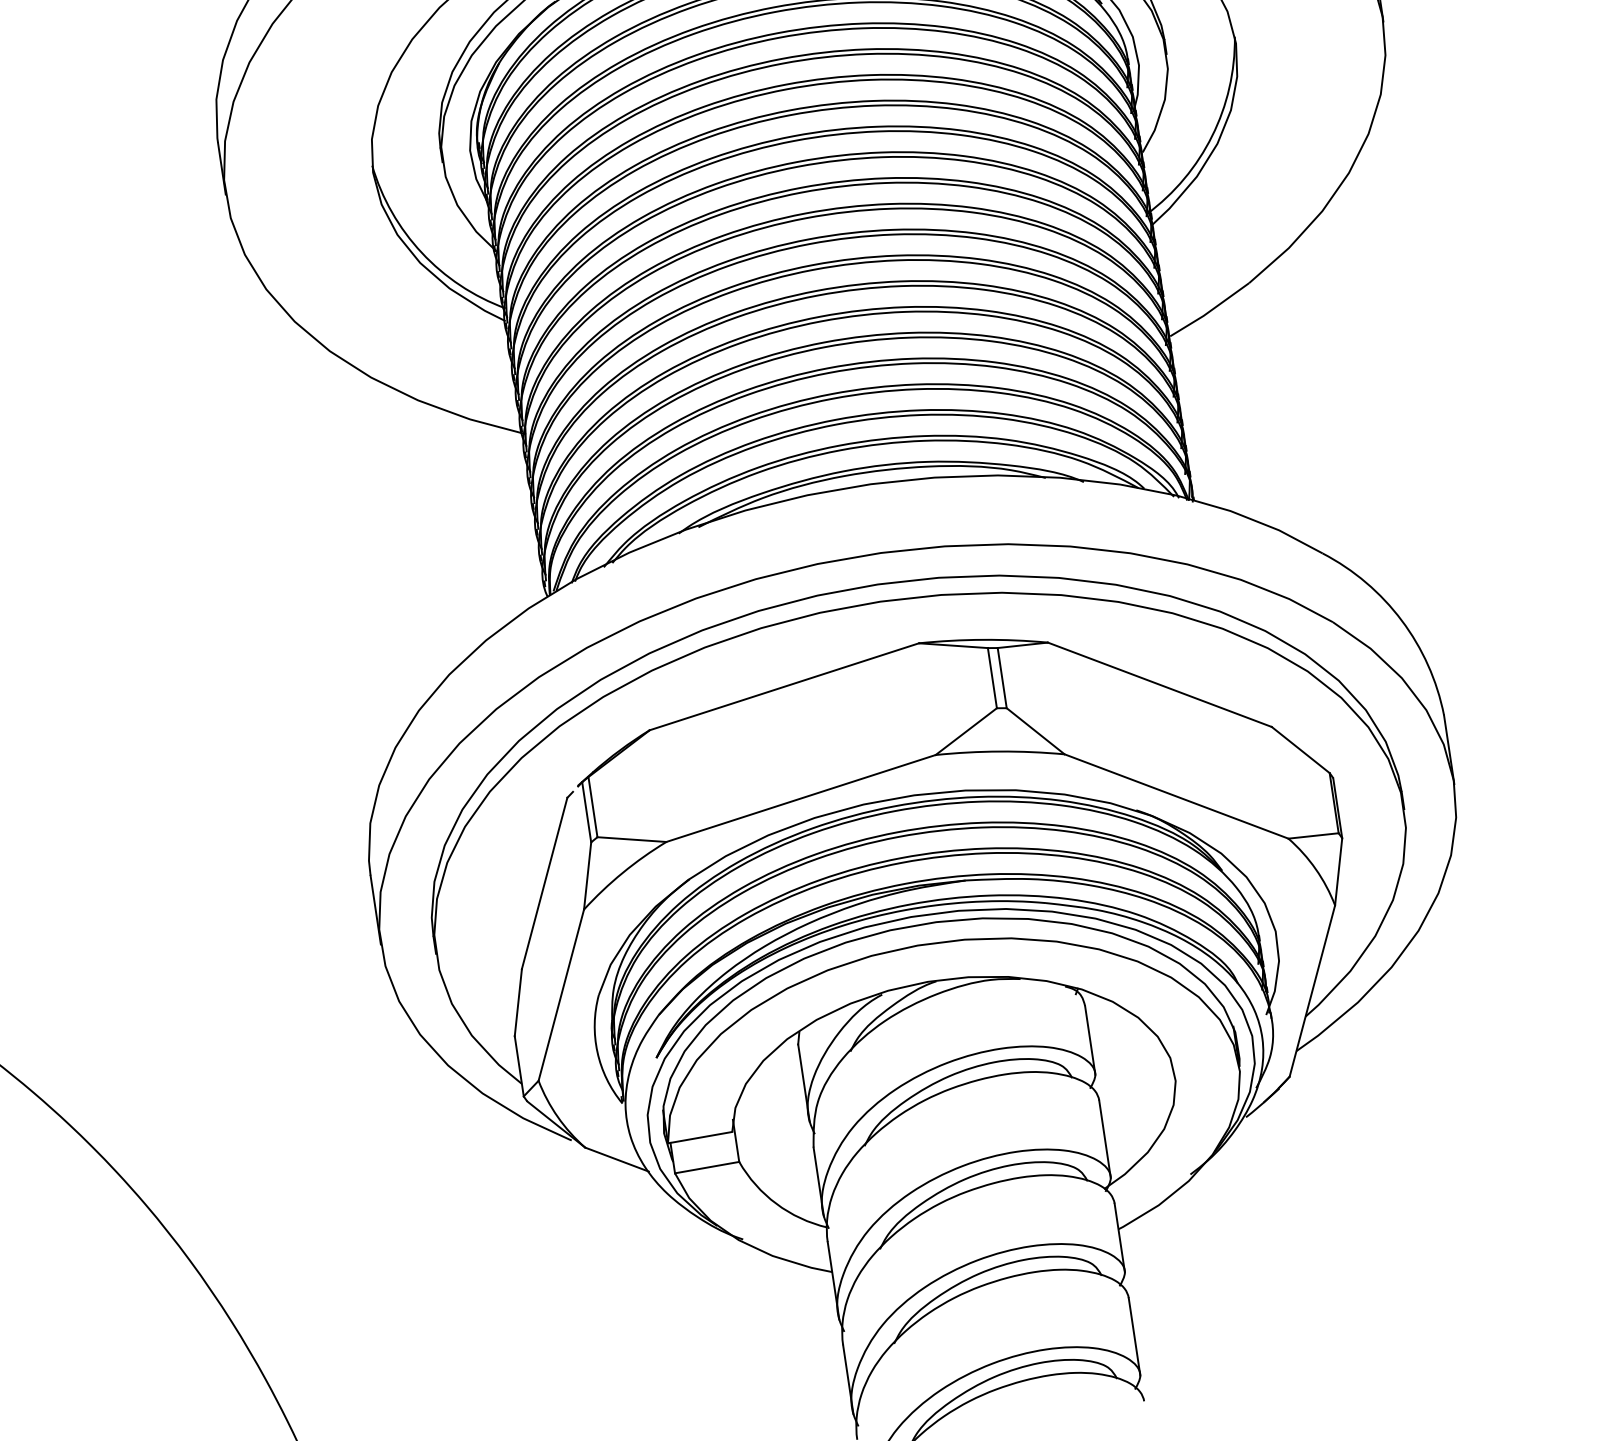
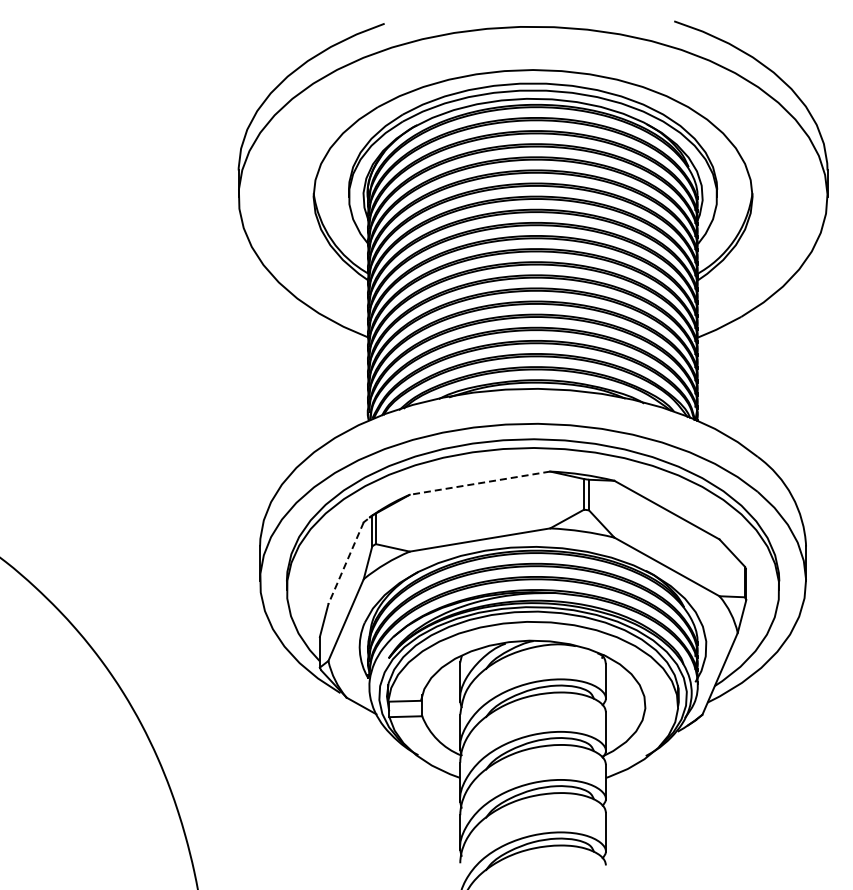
line: (783, 687) -> (479, 483), solid -> dashed
line: (545, 883) -> (346, 563), solid -> dashed

